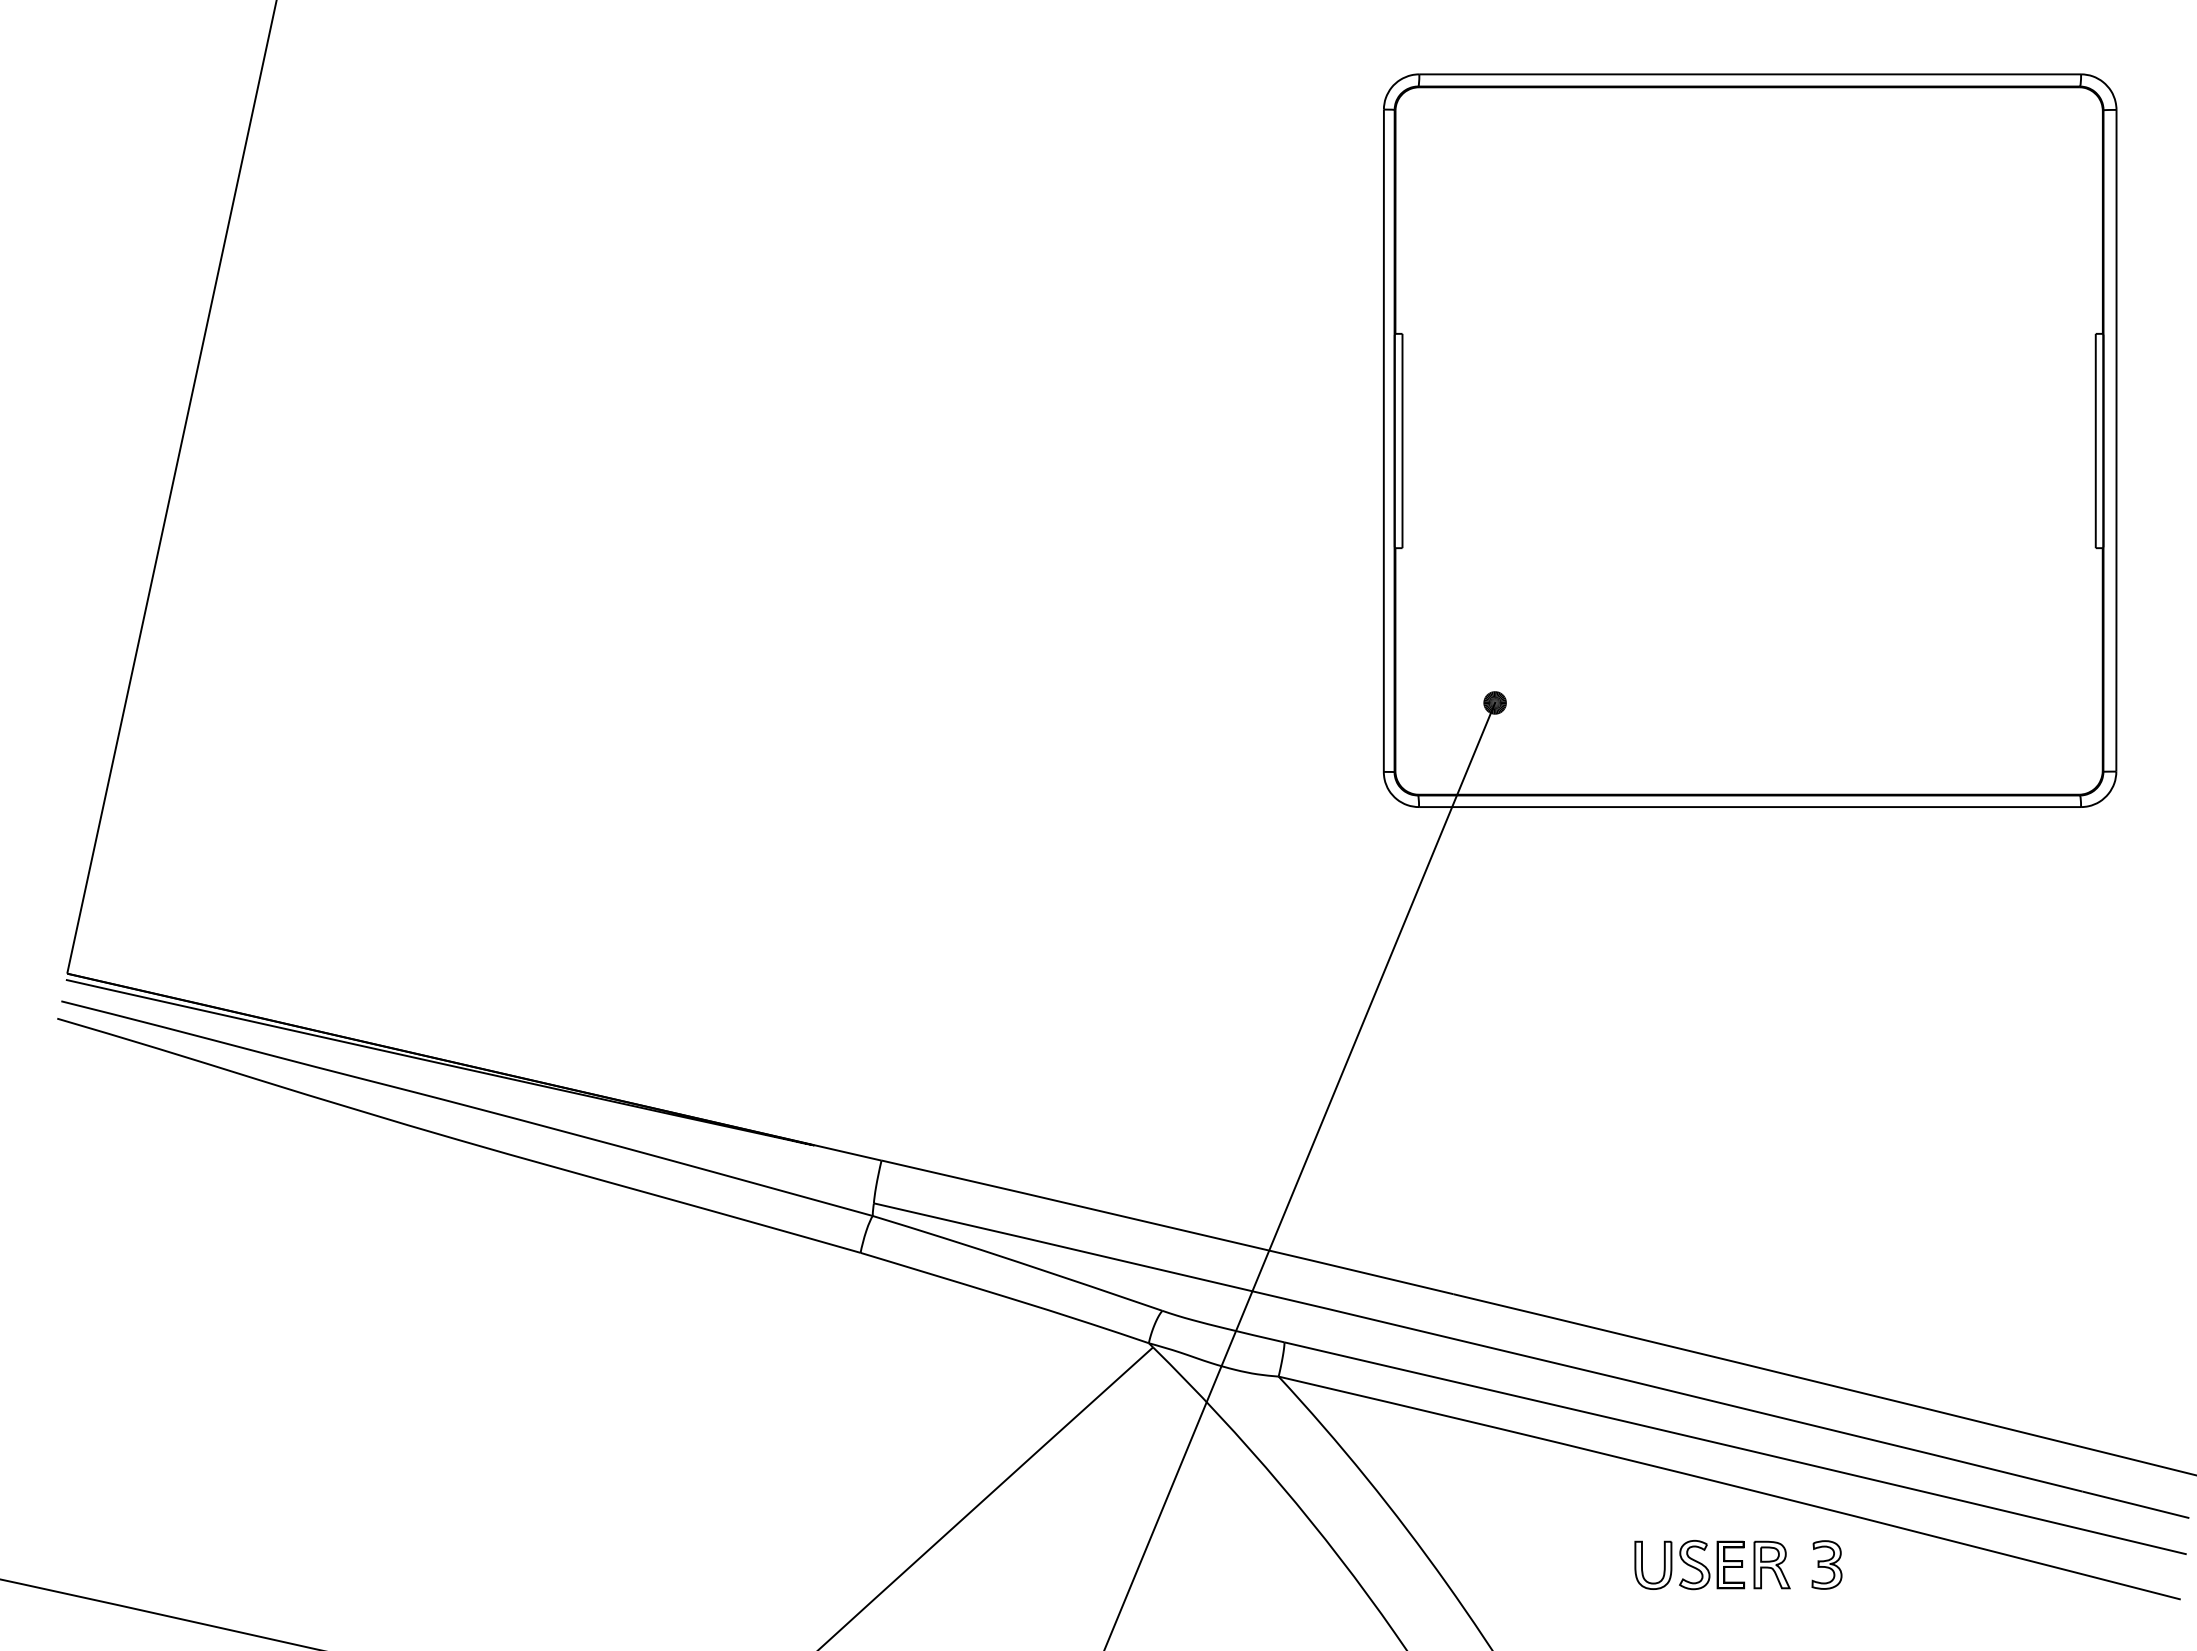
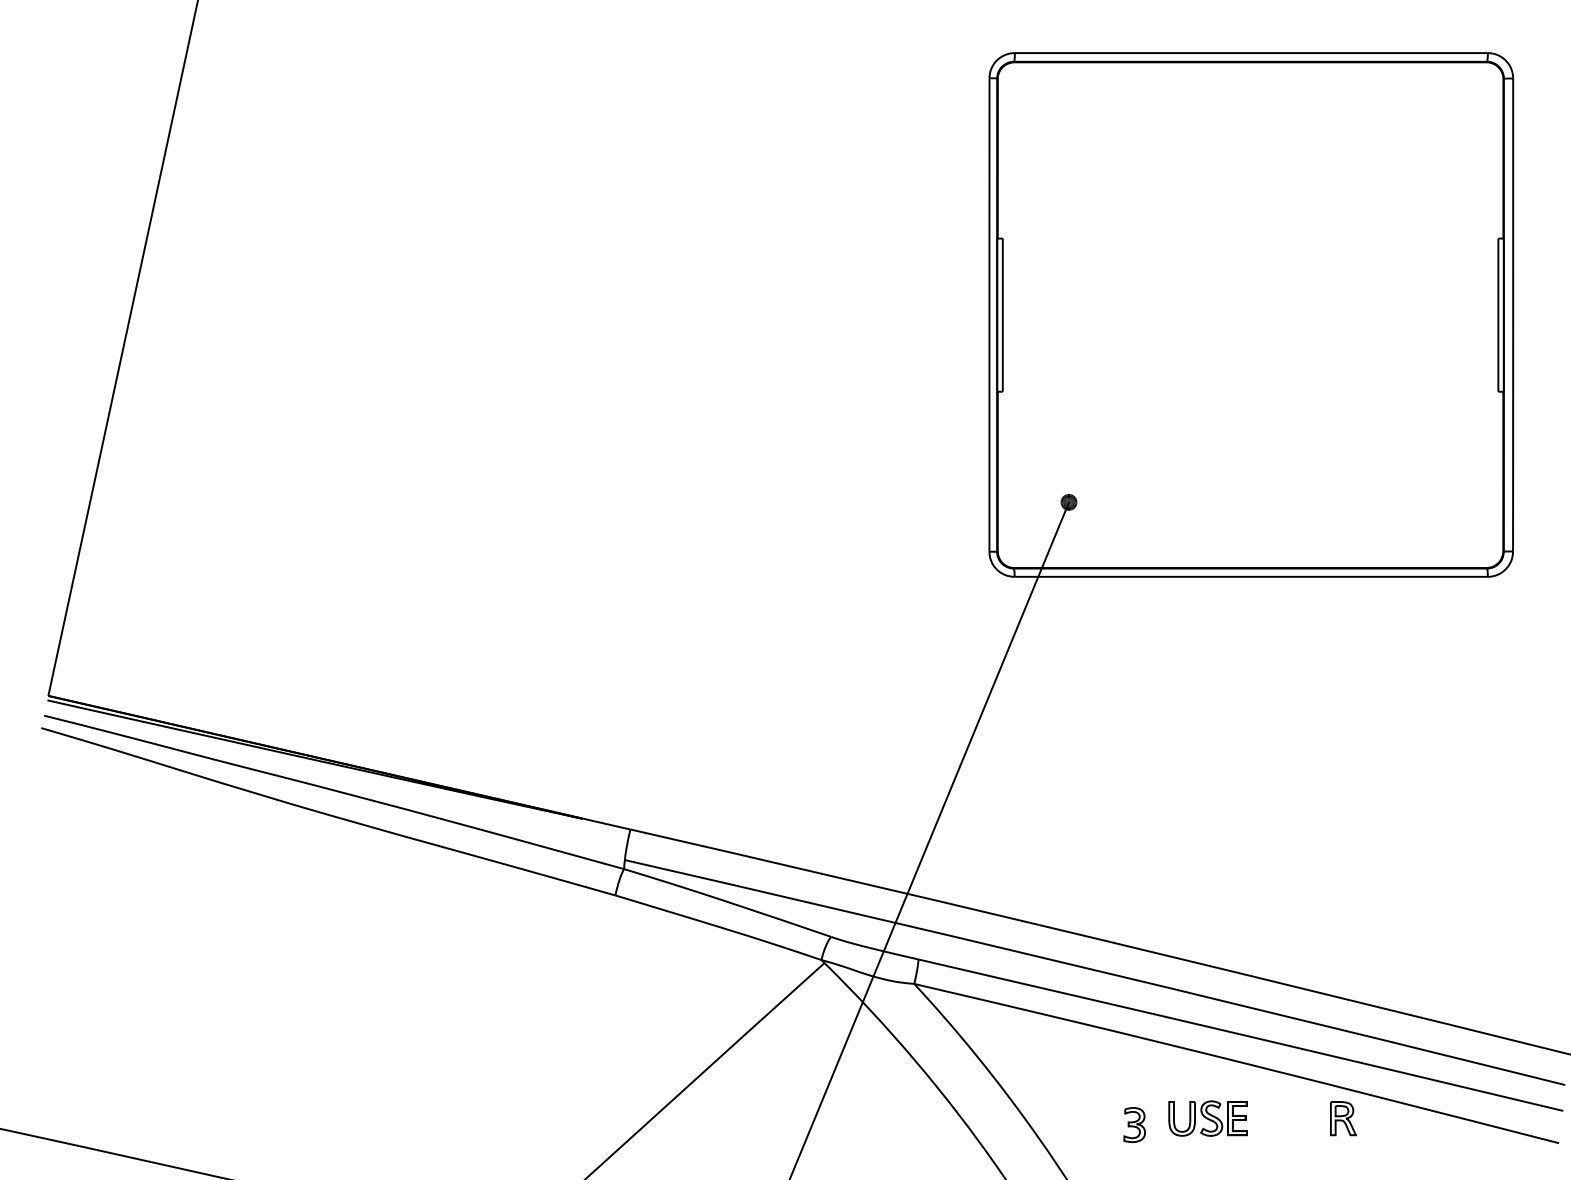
part: (1771, 1564) -> (1343, 1118), moved
part: (1826, 1564) -> (1134, 1124), moved

